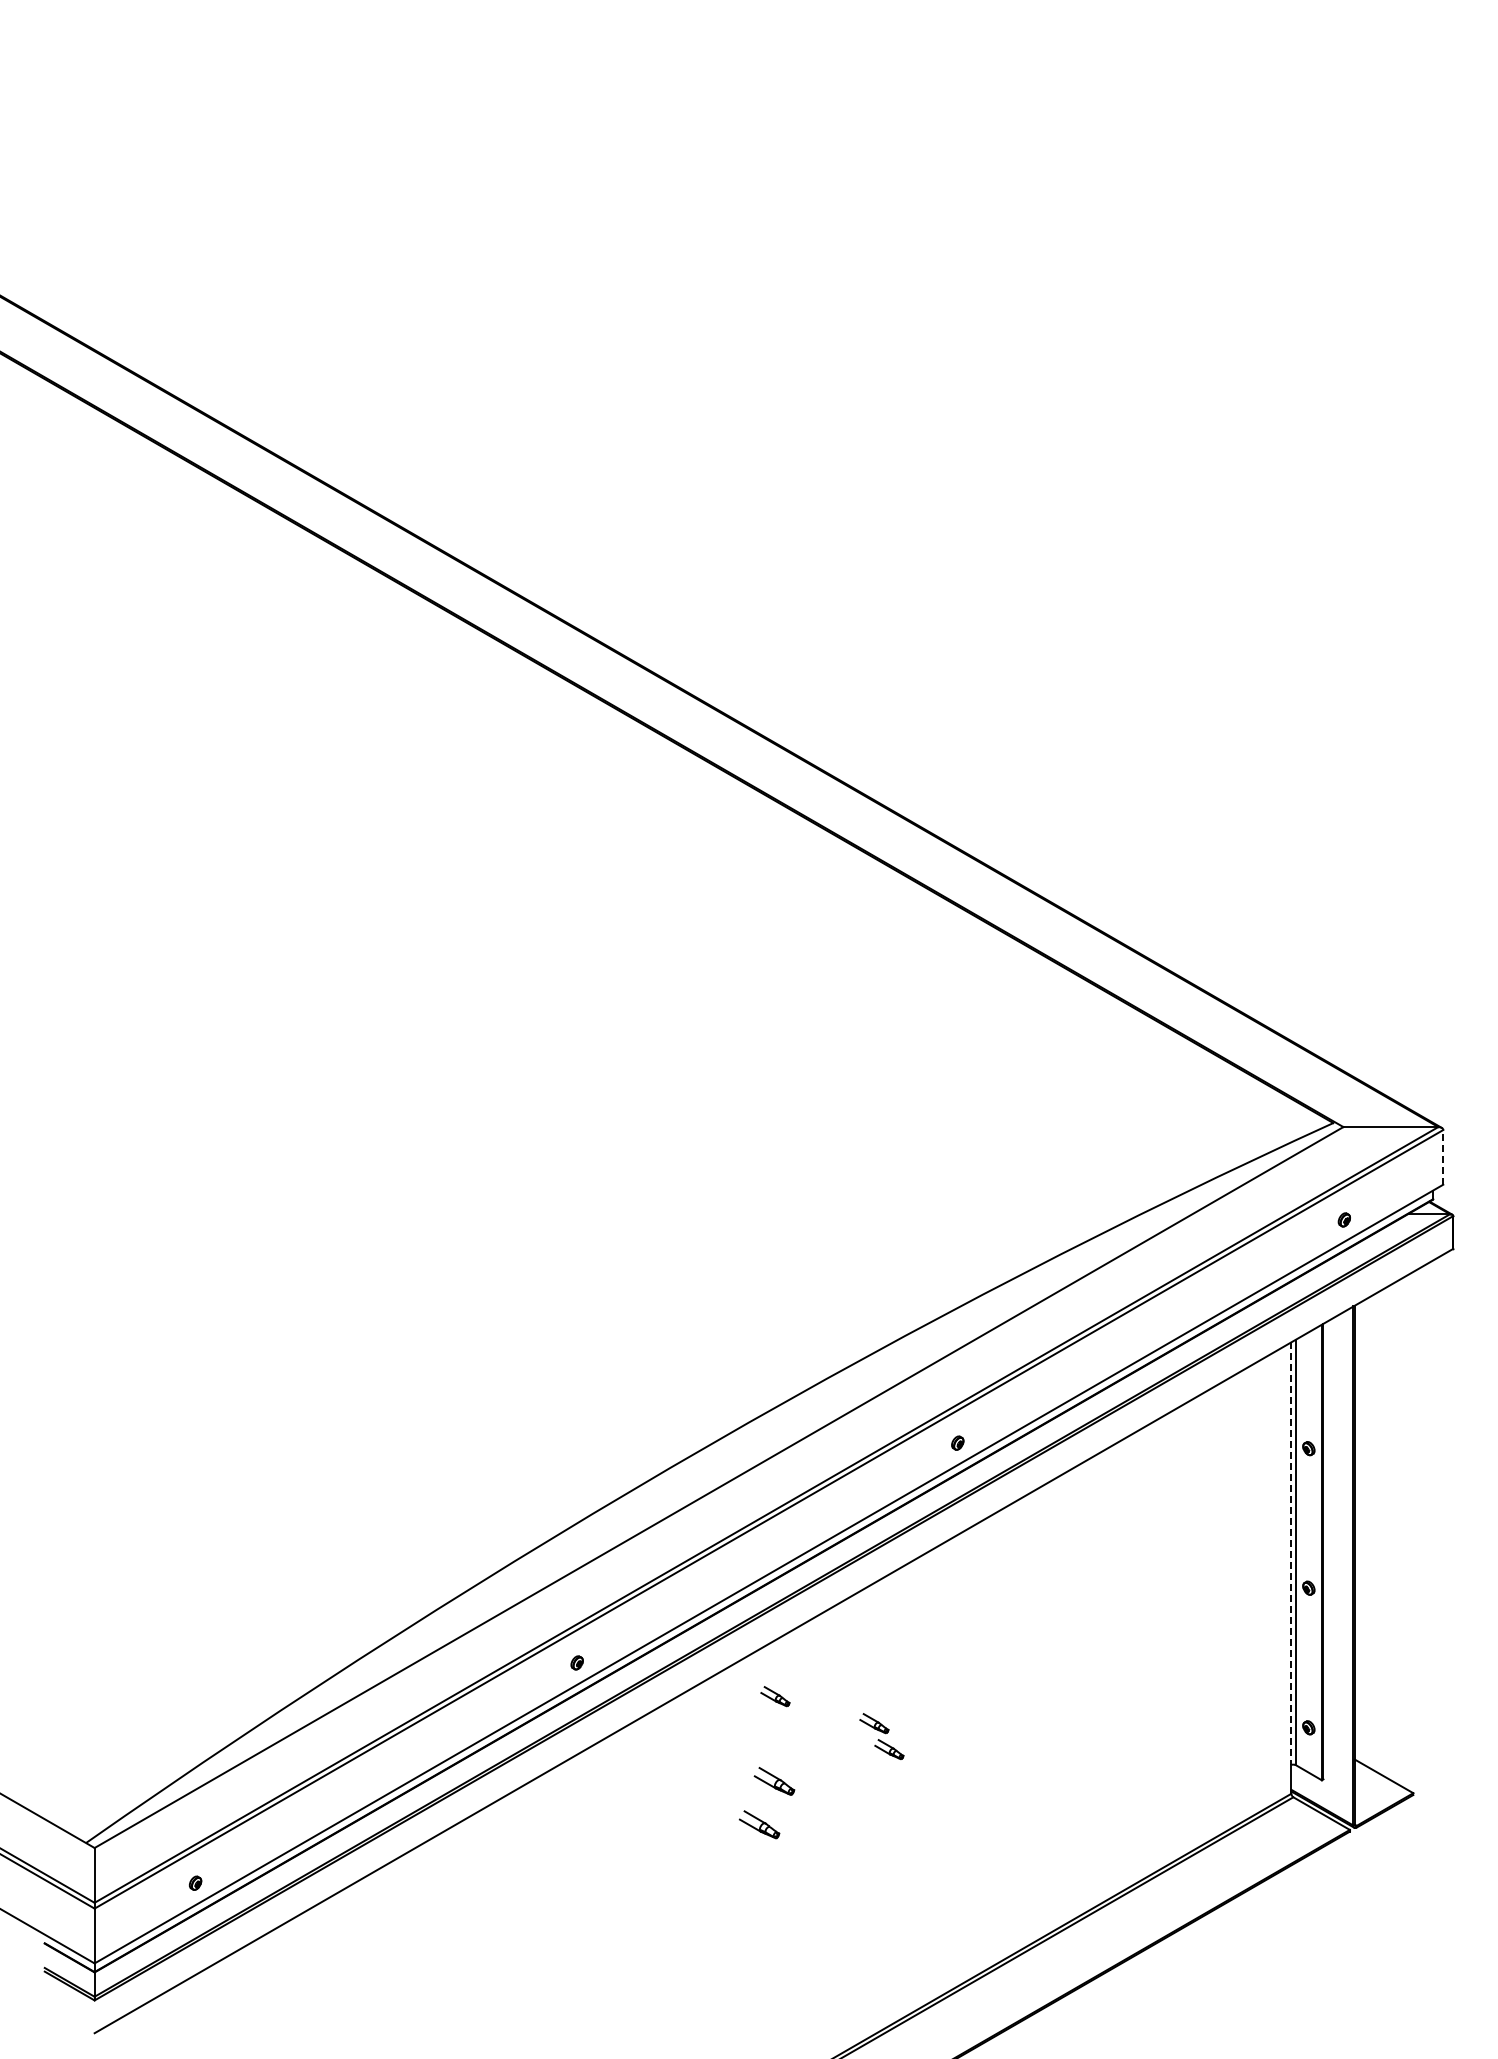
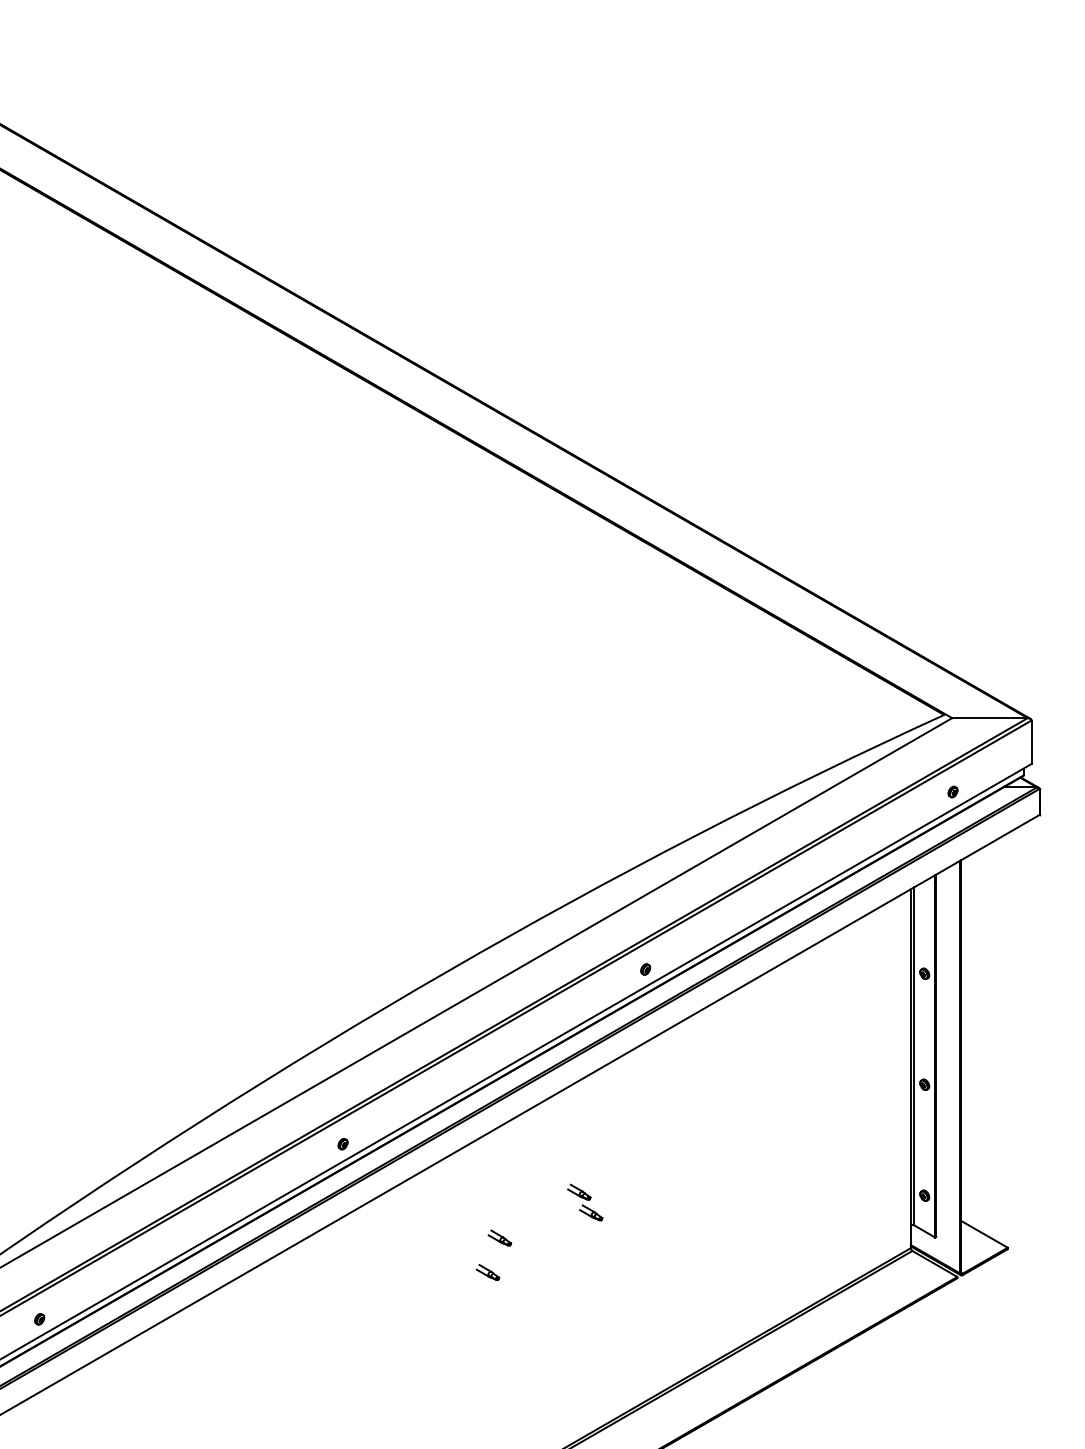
line: (1443, 1156) -> (1031, 741), dashed -> solid
line: (1291, 1554) -> (910, 1057), dashed -> solid
part: (775, 1696) -> (500, 1170), removed
part: (774, 1780) -> (499, 1237), size x0.71
part: (759, 1823) -> (487, 1271), size x0.71

